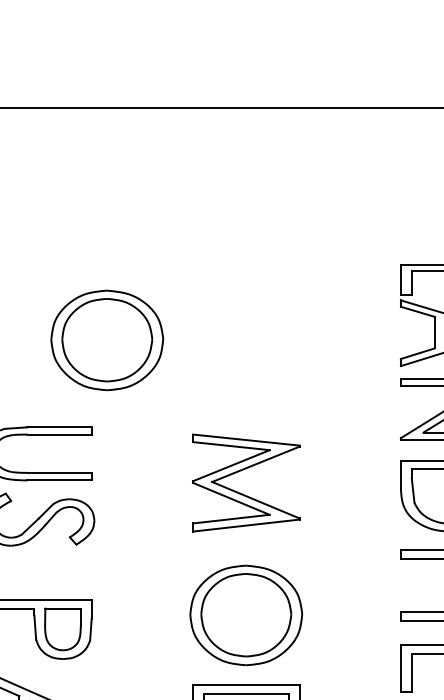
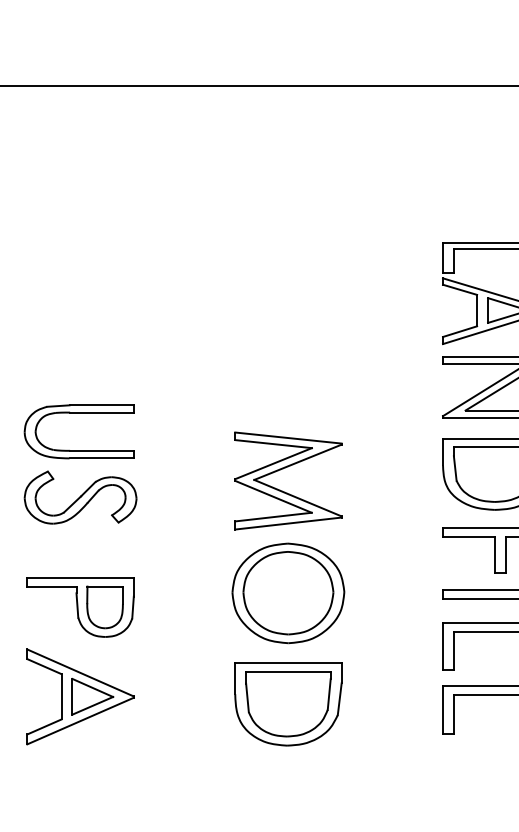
part: (107, 340) -> (149, 318), removed
part: (240, 492) -> (282, 490), moved

